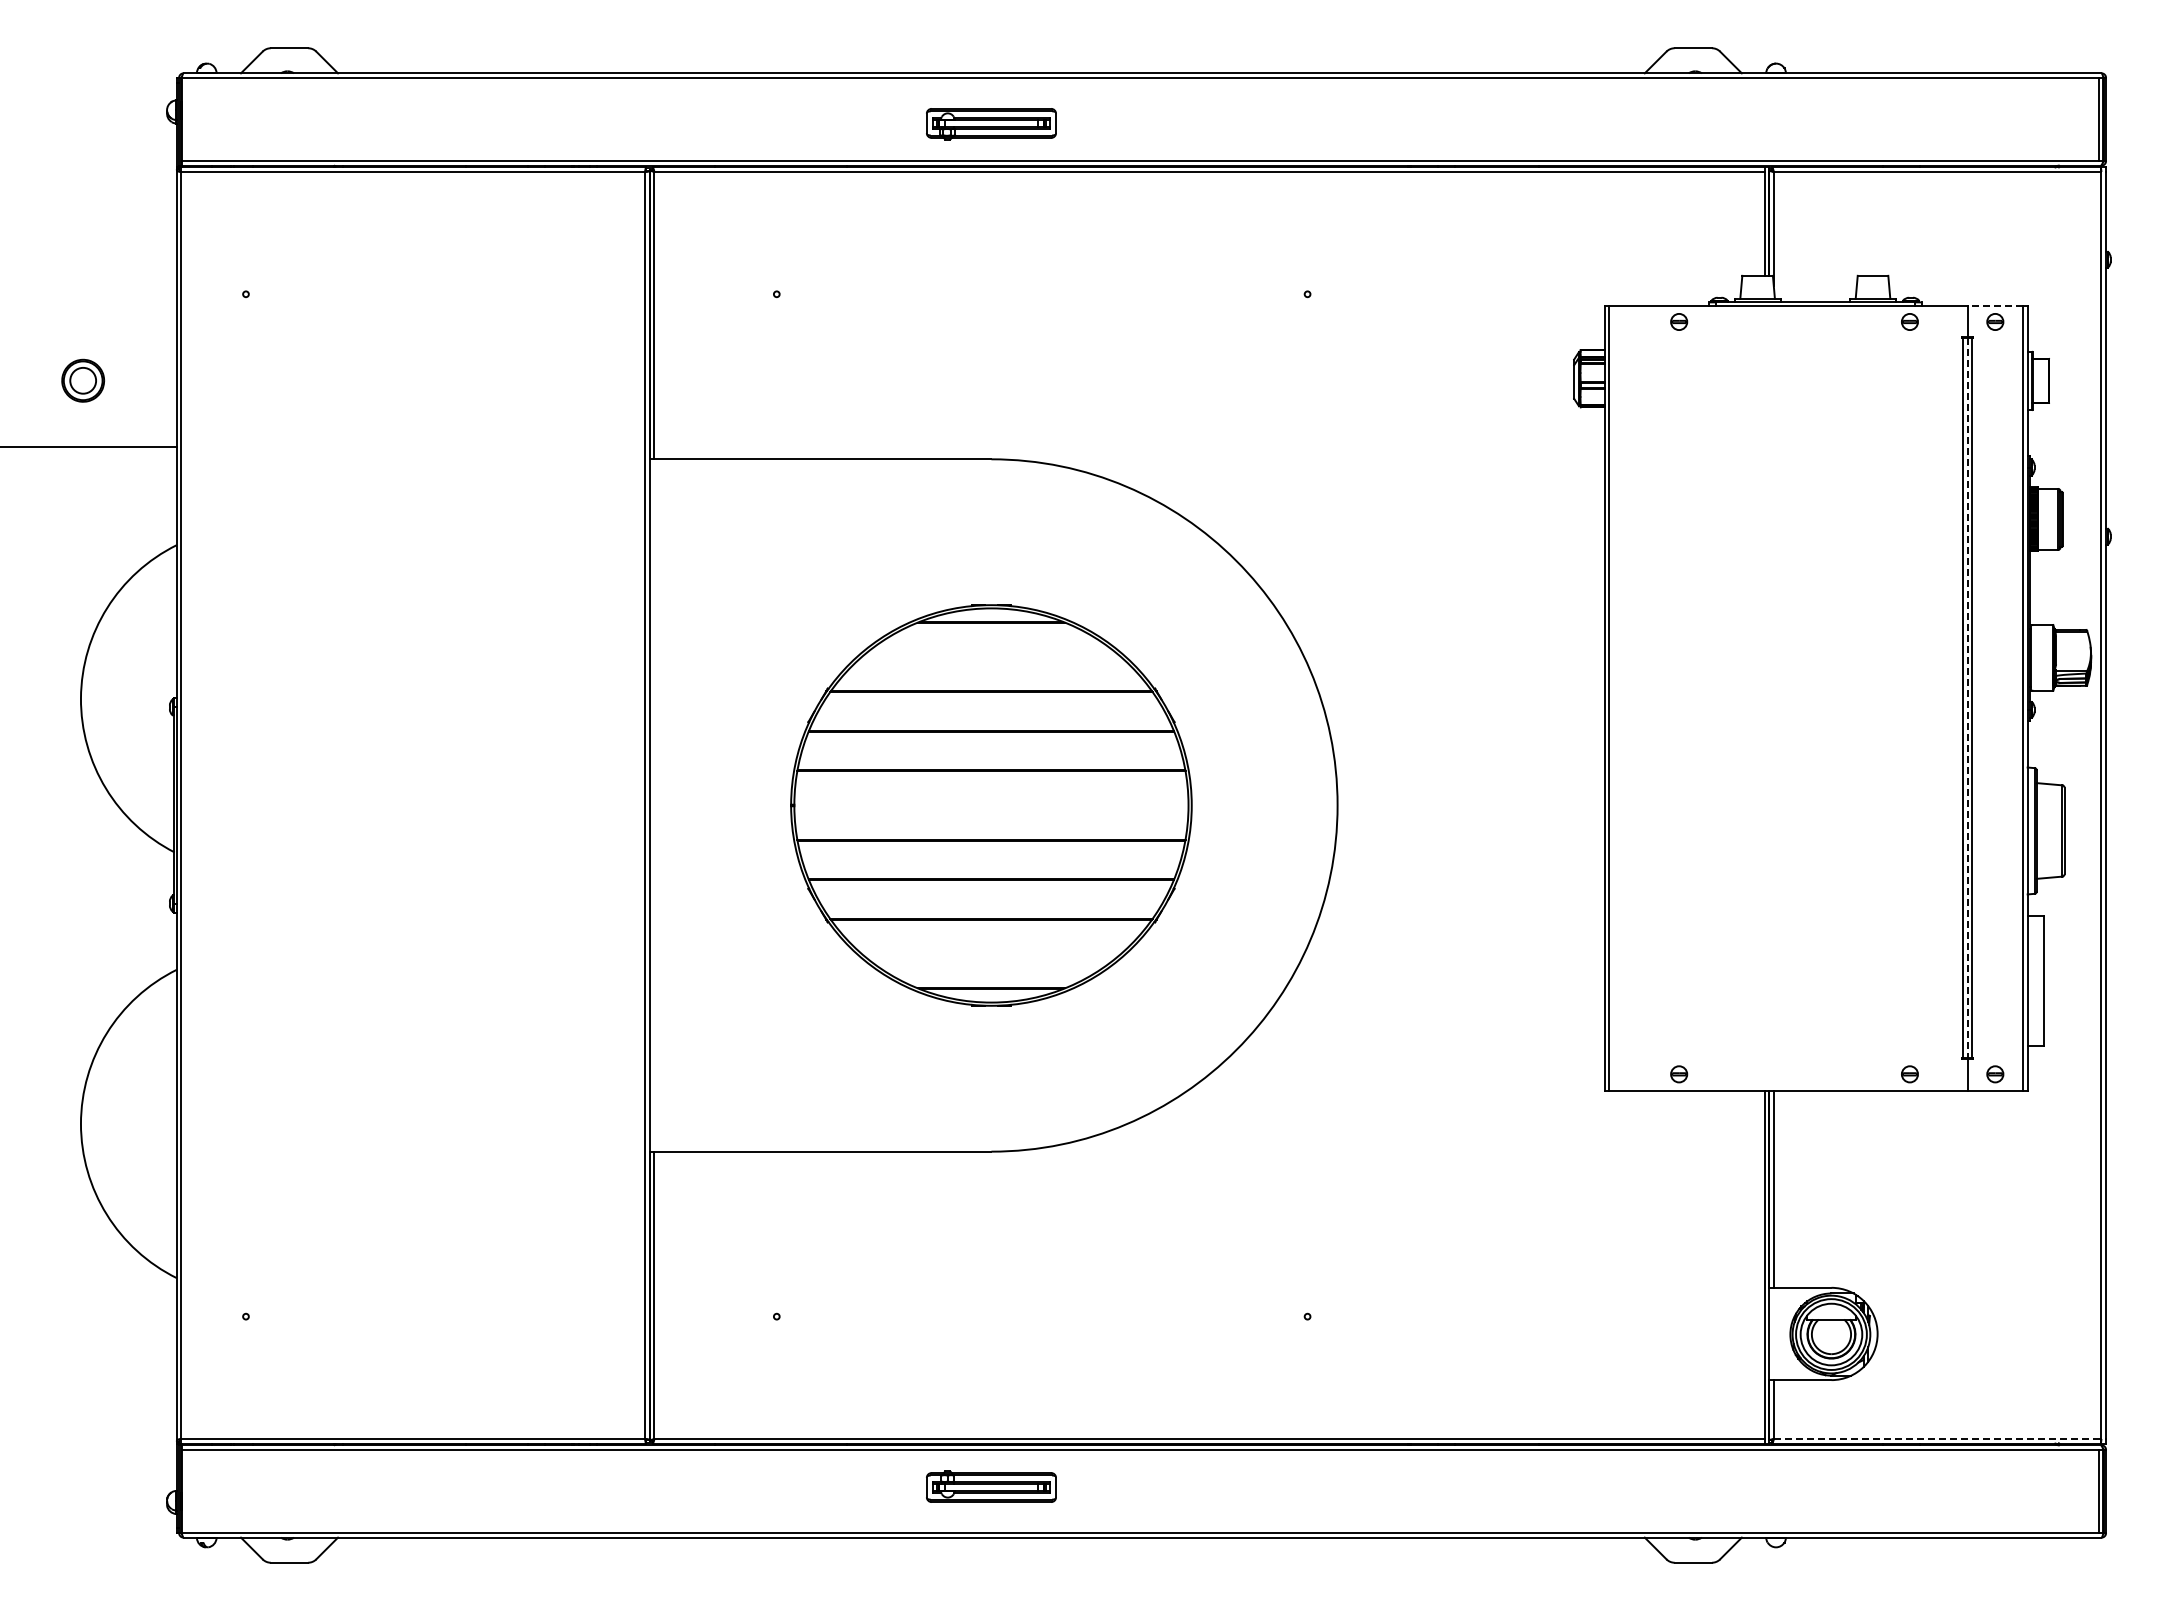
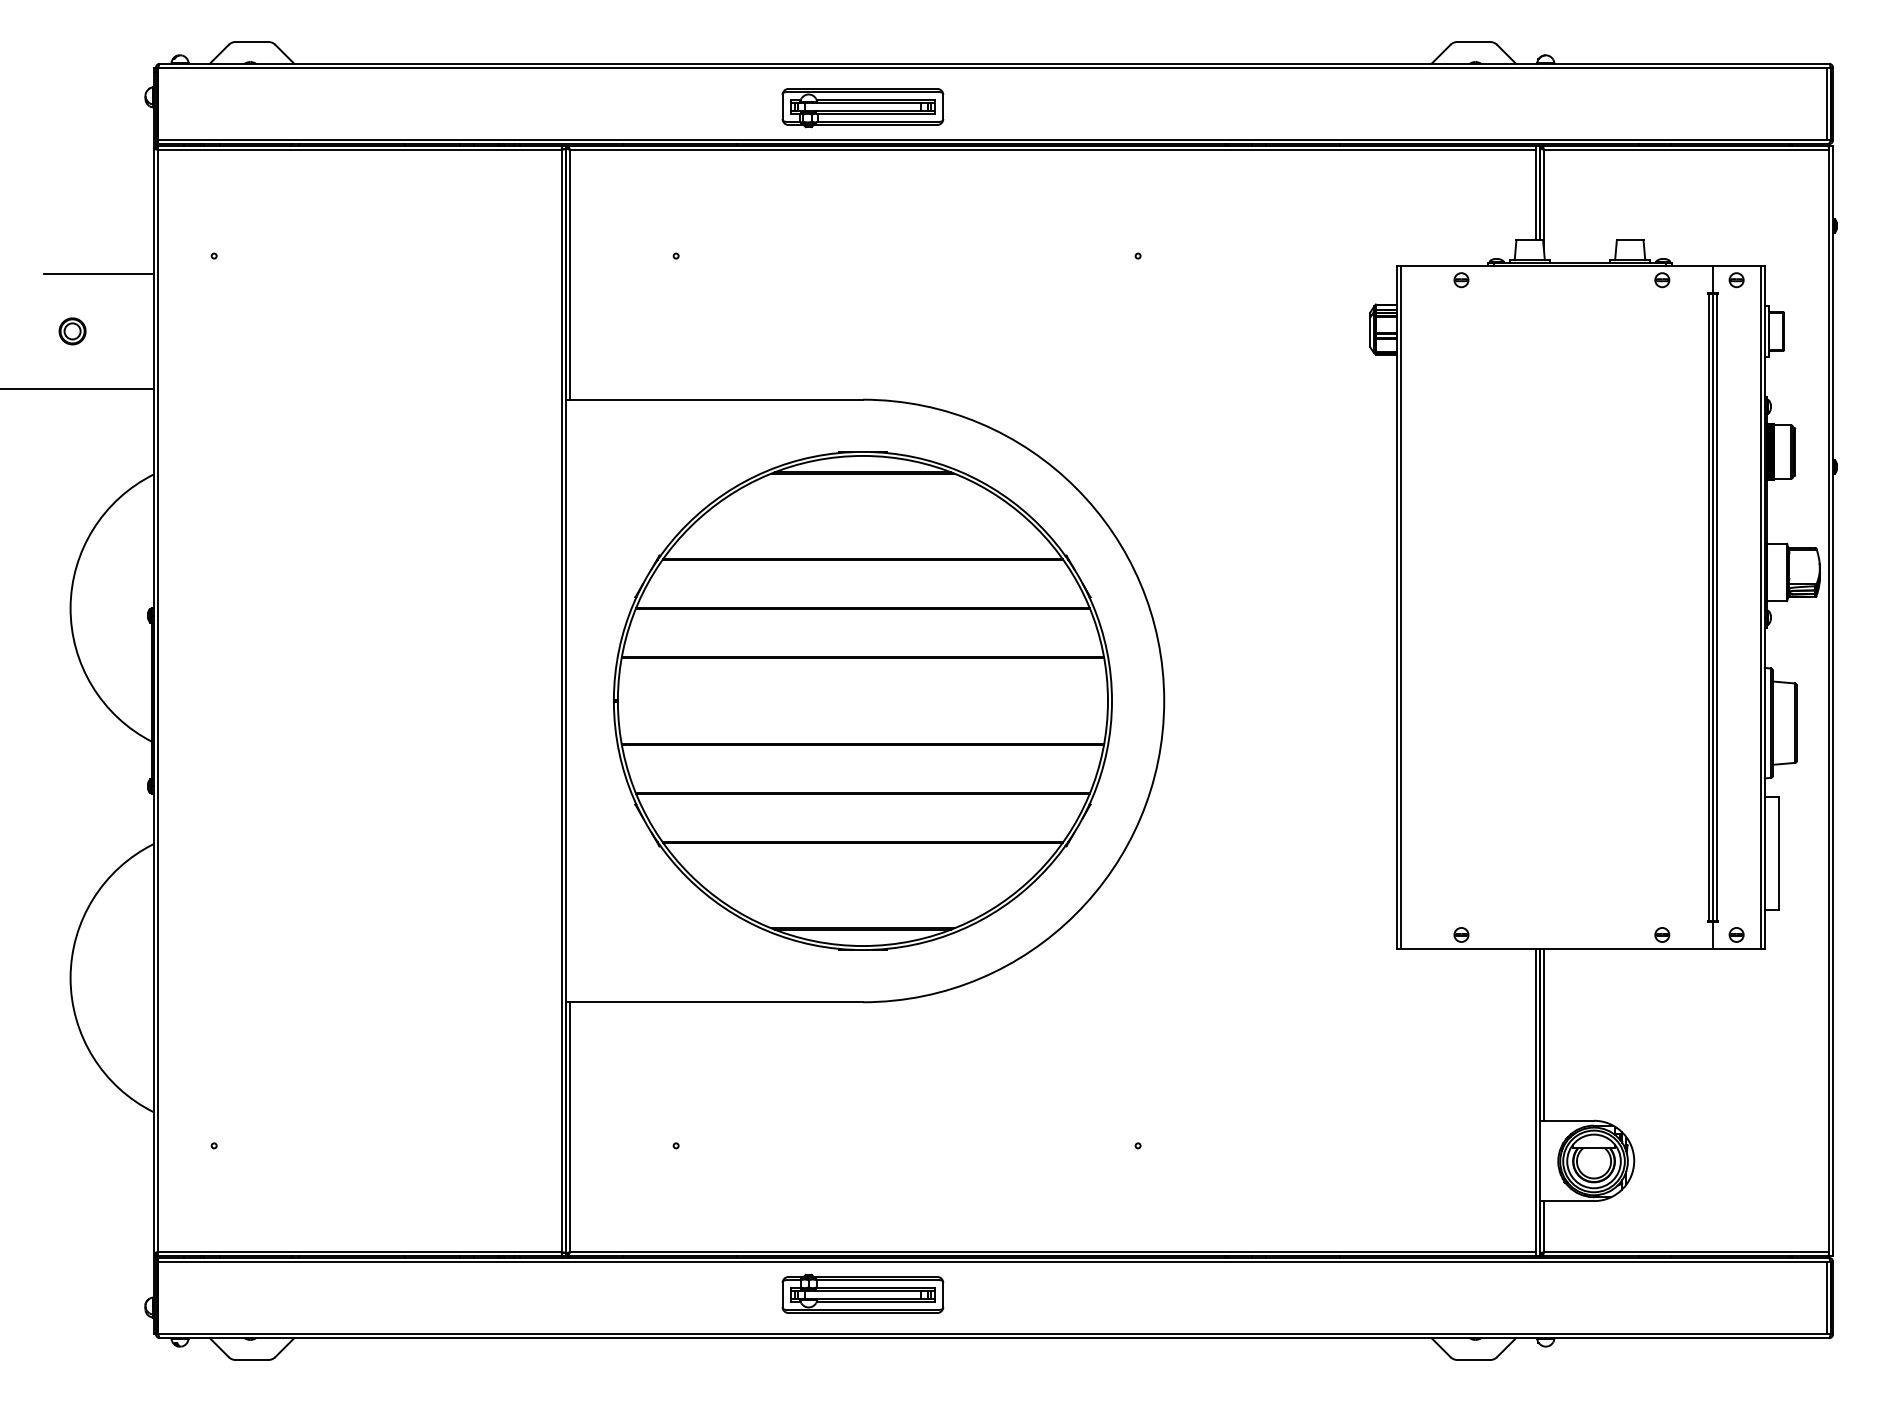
part: (991, 124) -> (863, 108), size x1.43
line: (1995, 305) -> (1736, 265), dashed -> solid
line: (113, 315) -> (98, 274), added
part: (83, 380) -> (72, 331), size x0.71
line: (1967, 698) -> (1712, 607), dashed -> solid
part: (991, 805) -> (863, 701), size x1.43
line: (1937, 1438) -> (1686, 1251), dashed -> solid
part: (991, 1486) -> (863, 1293), size x1.43

